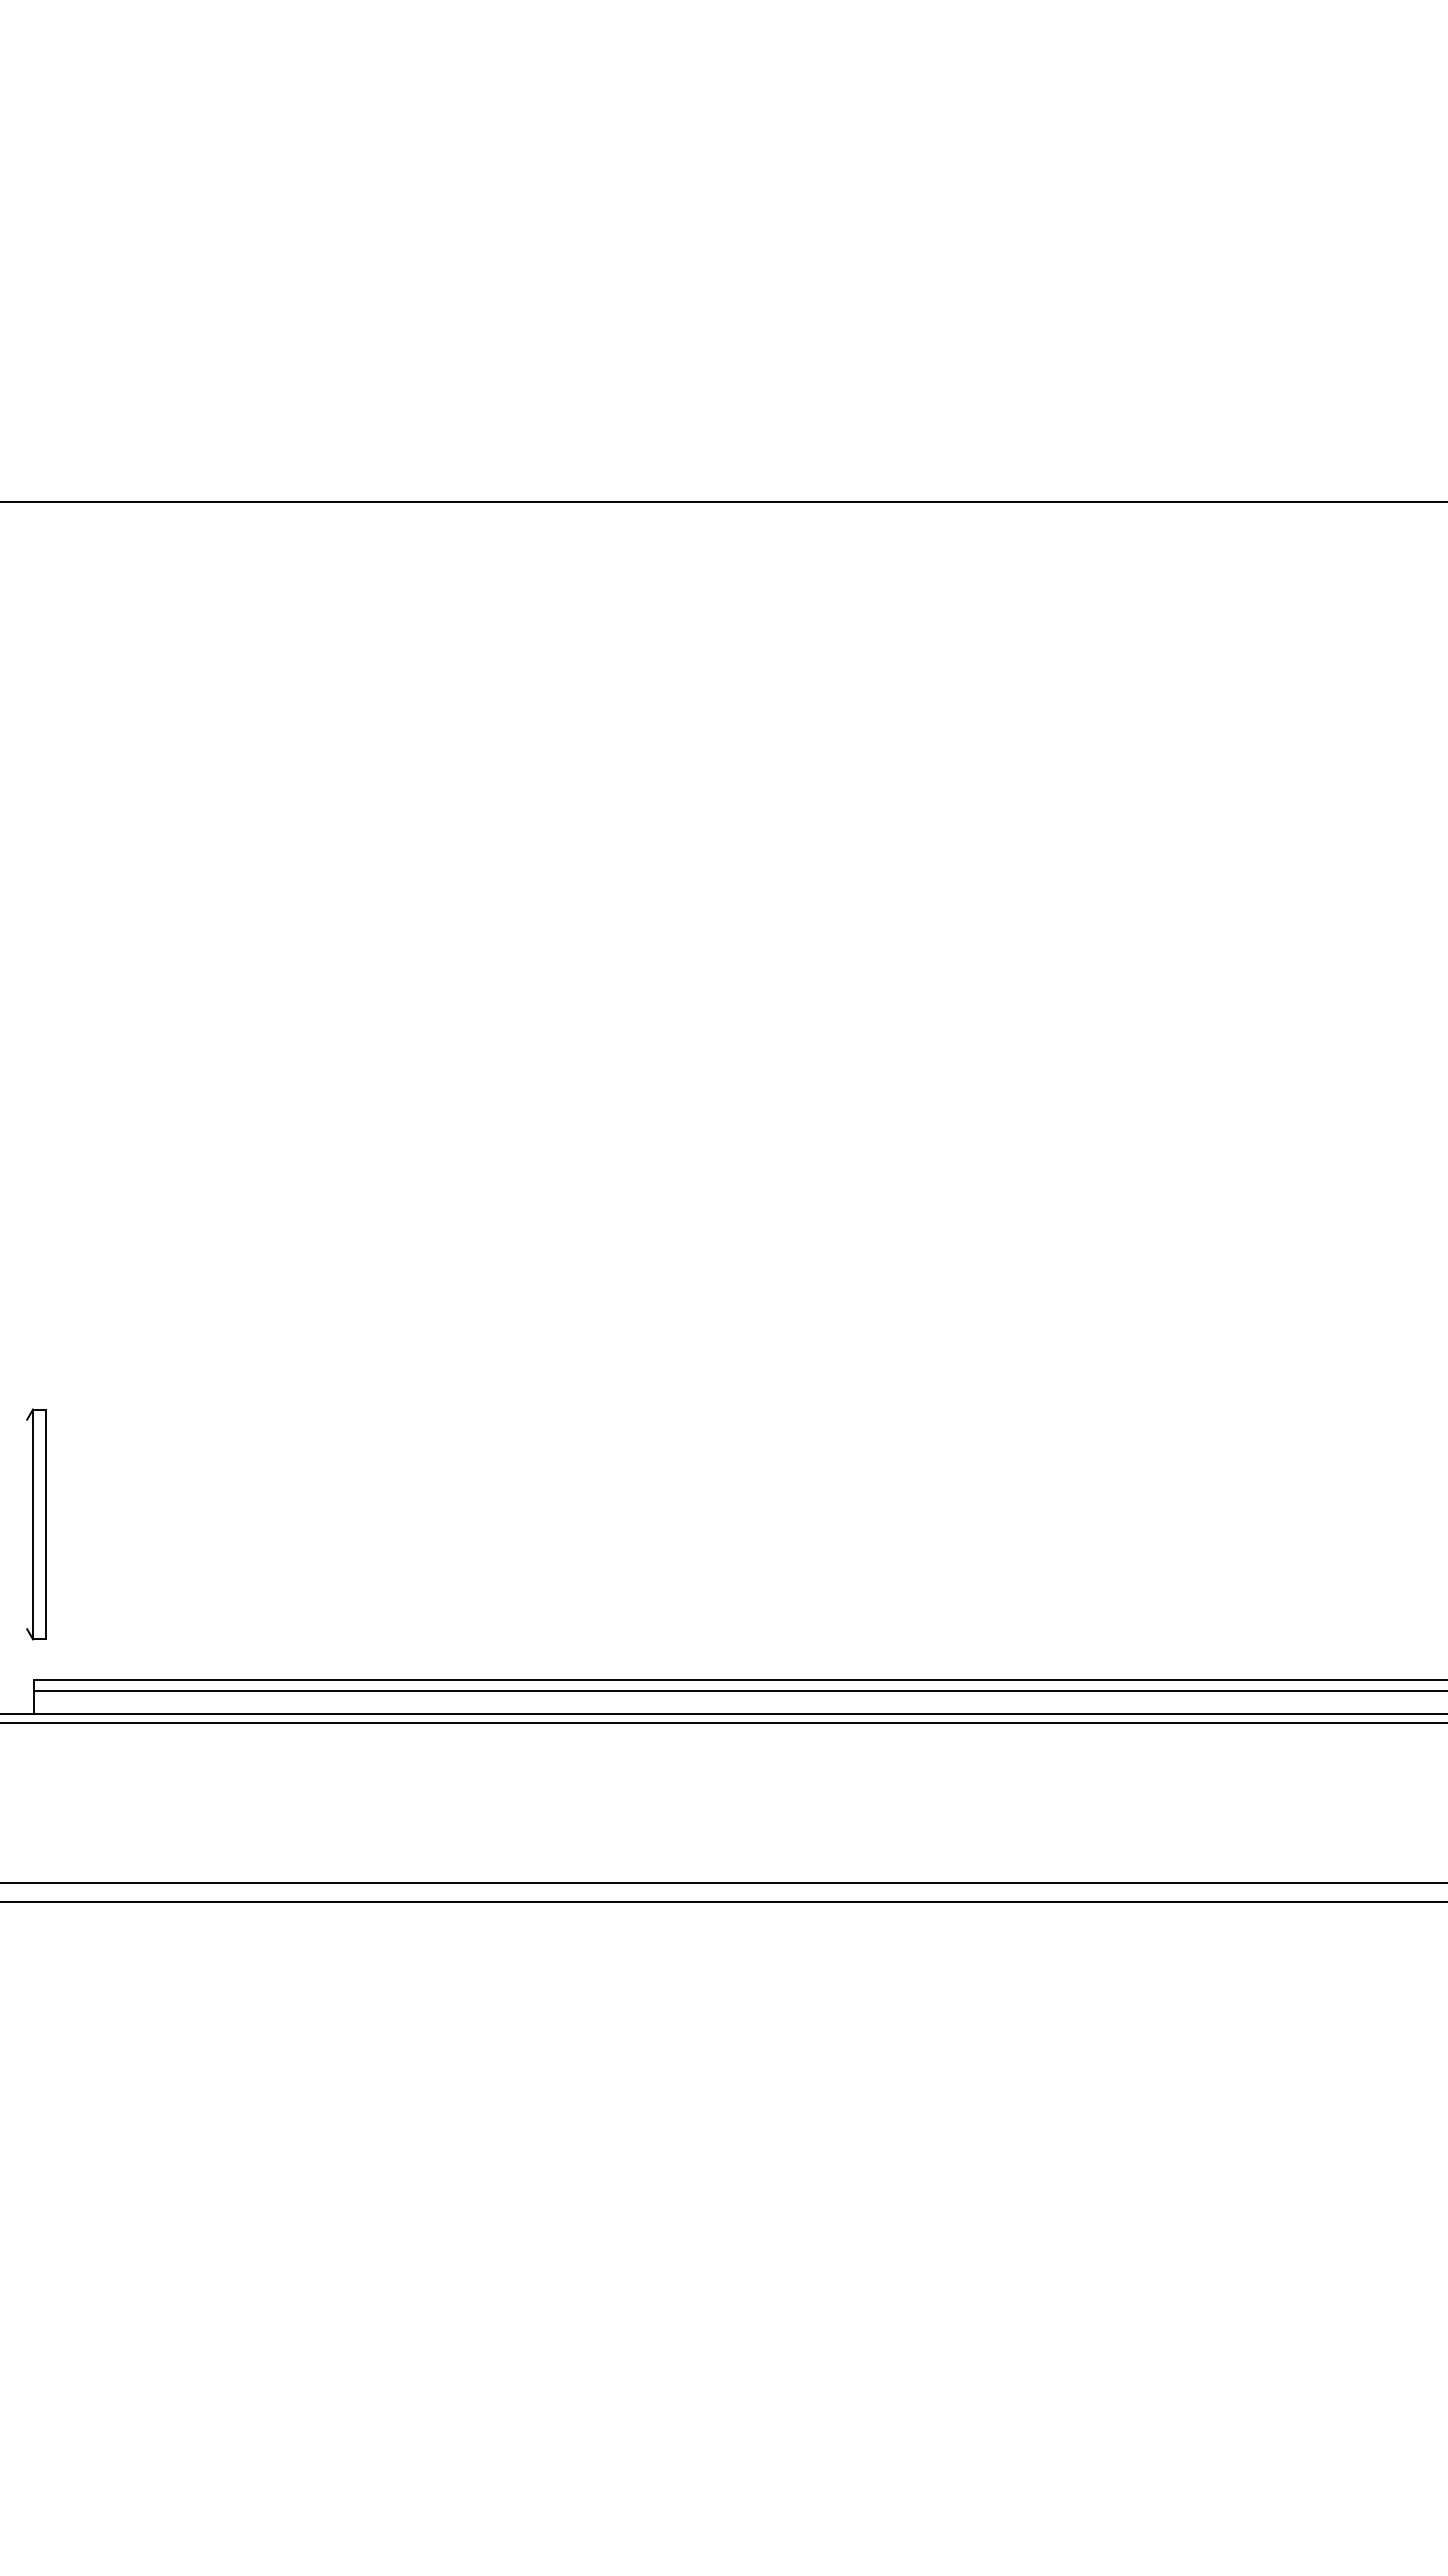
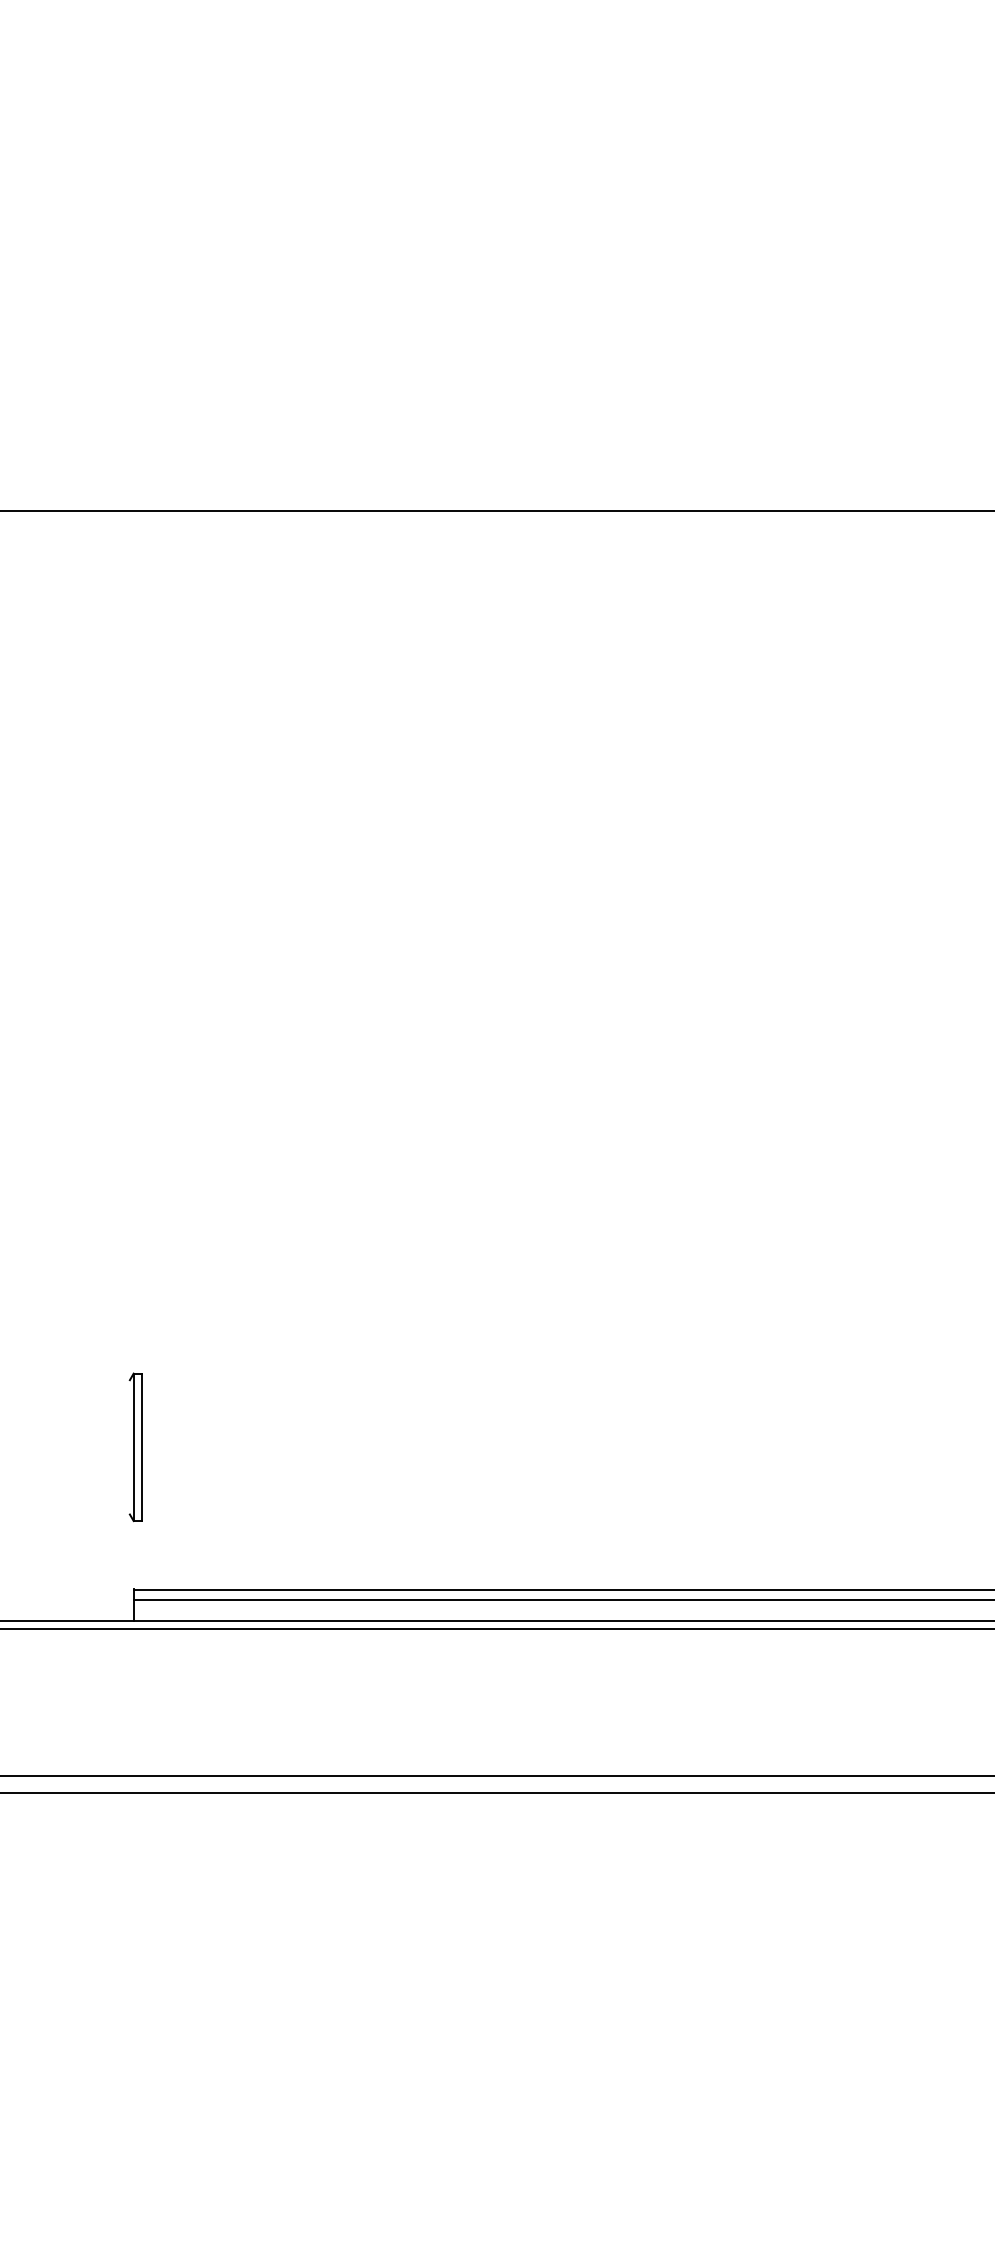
part: (36, 1524) -> (135, 1447), size x0.7

